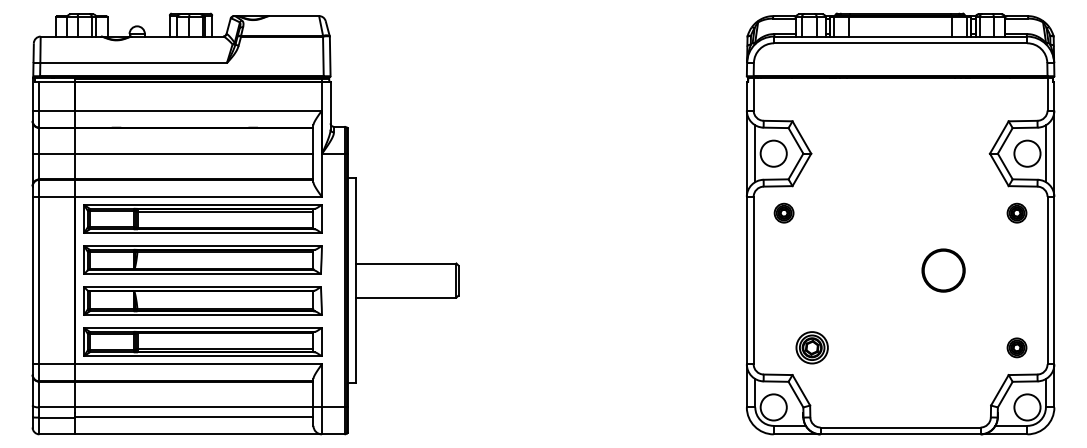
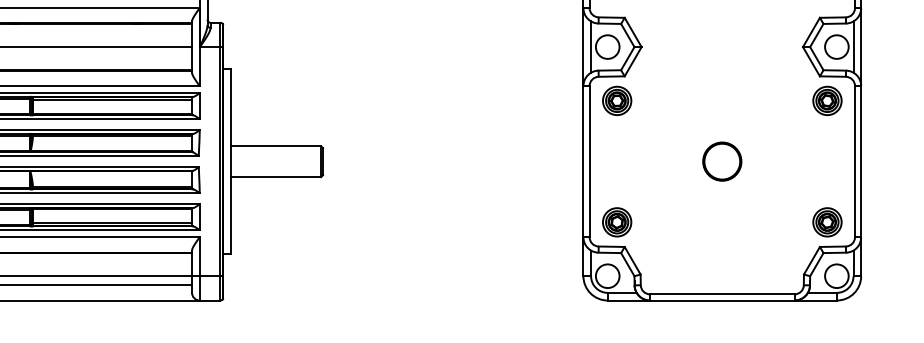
part: (783, 212) -> (616, 100), size x1.67
part: (1016, 212) -> (826, 100), size x1.67
circle: (943, 270) -> (722, 161), moved
part: (811, 347) -> (616, 222), moved
part: (1016, 347) -> (826, 222), size x1.67

